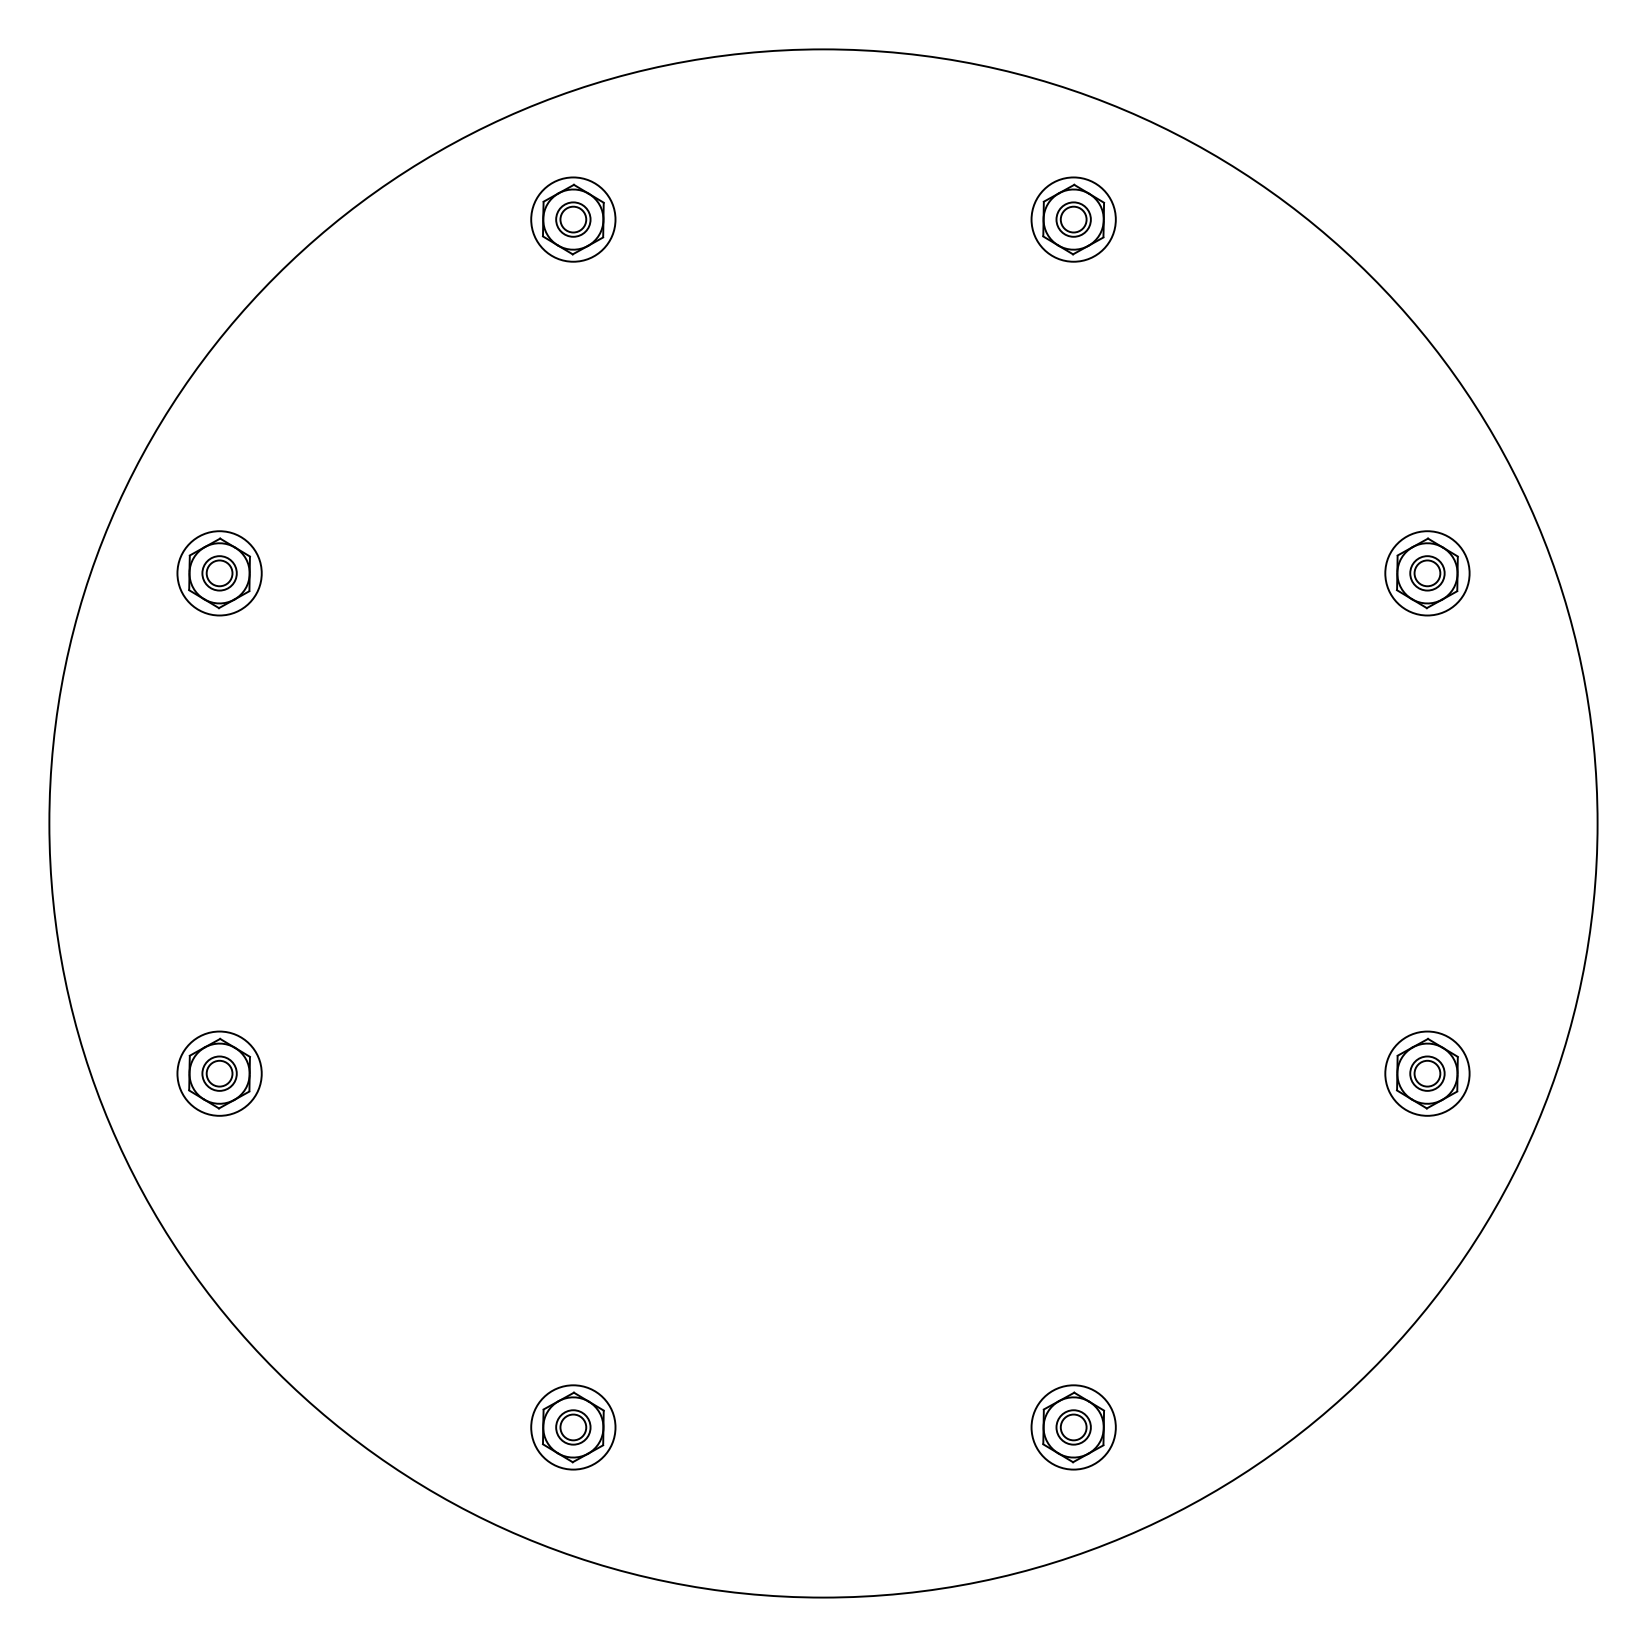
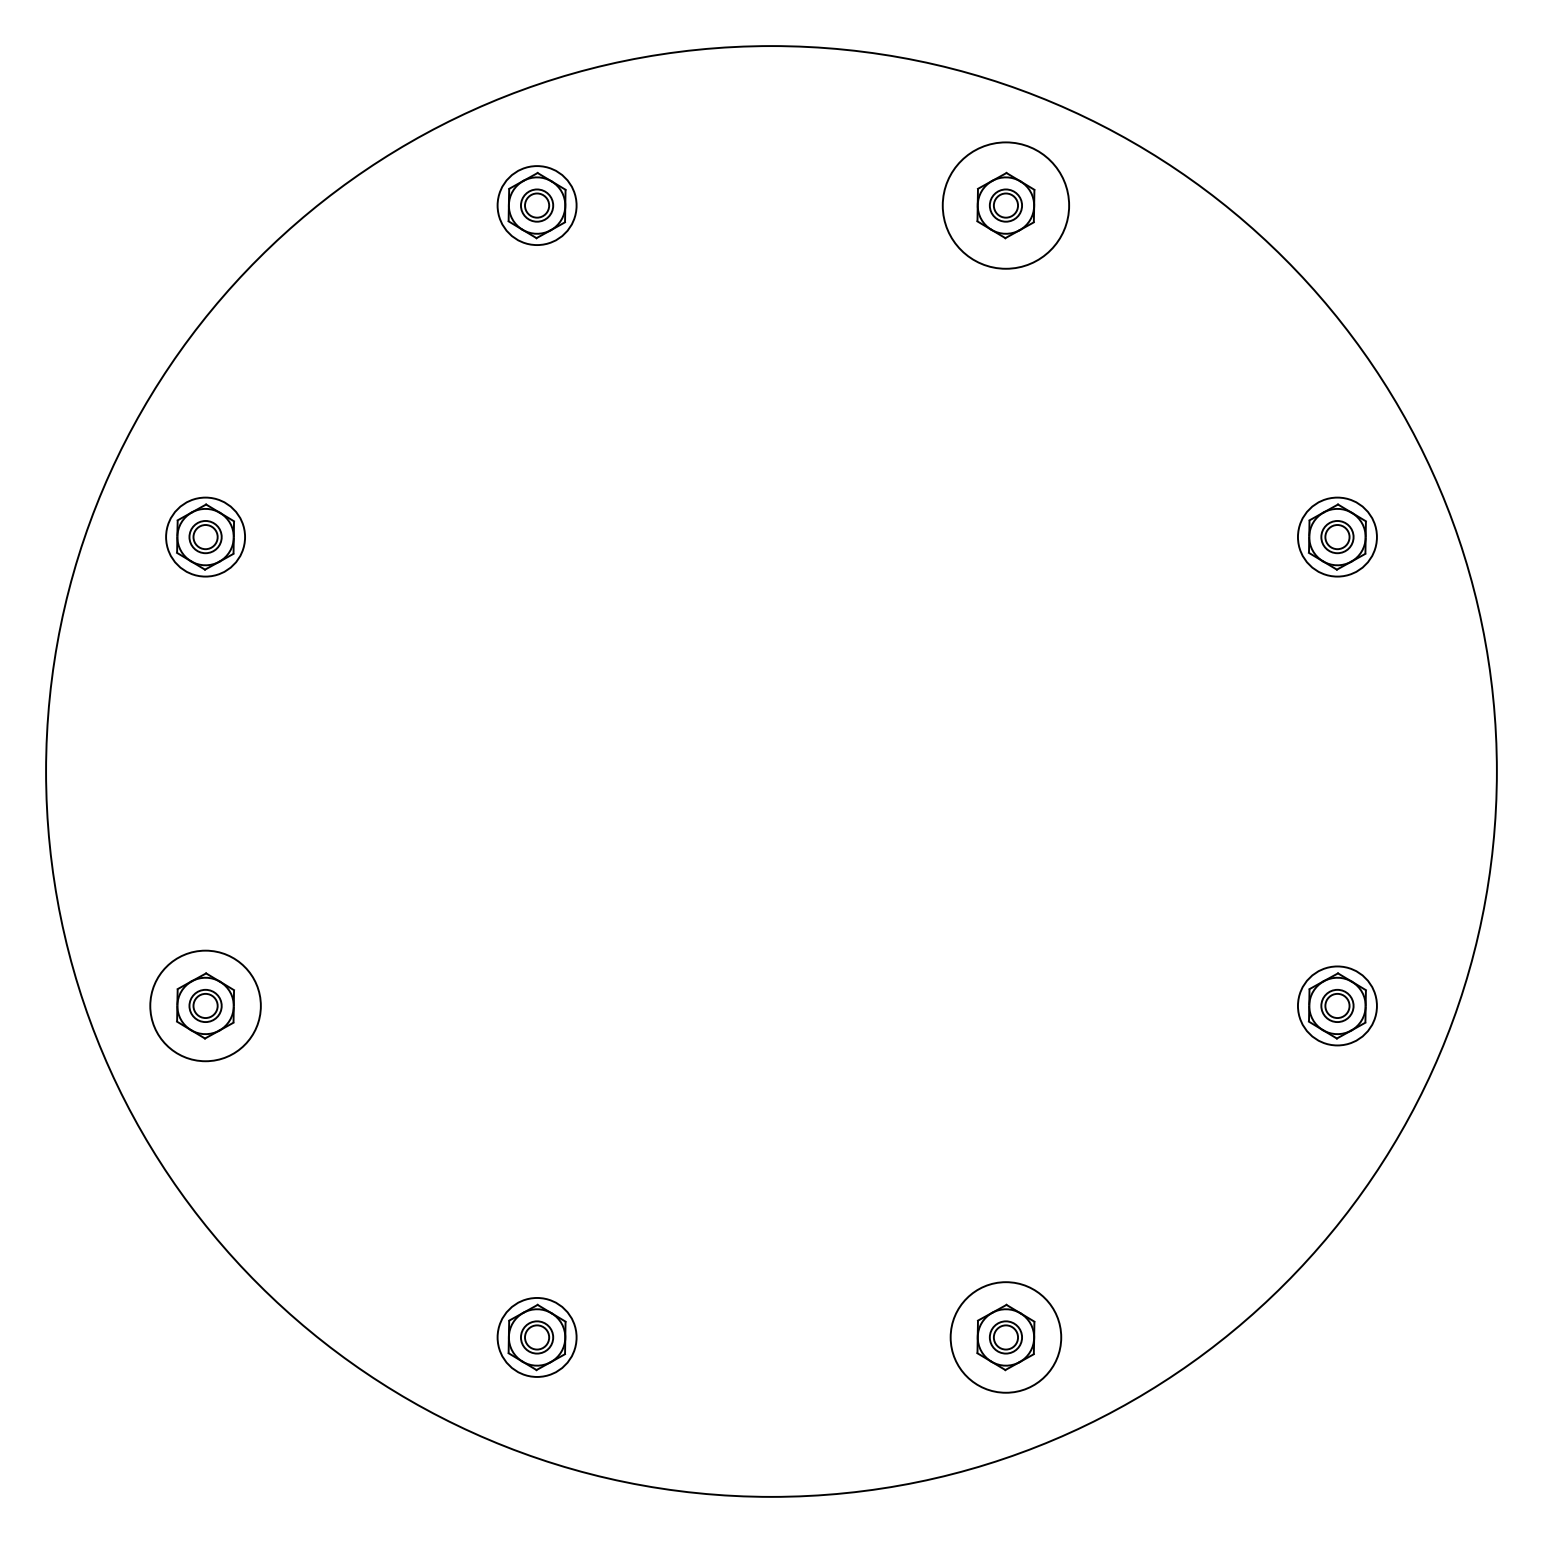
circle: (1073, 219) -> (1005, 205), size x1.6
circle: (219, 1073) -> (205, 1005), size x1.4
circle: (1073, 1427) -> (1005, 1337), size x1.4

